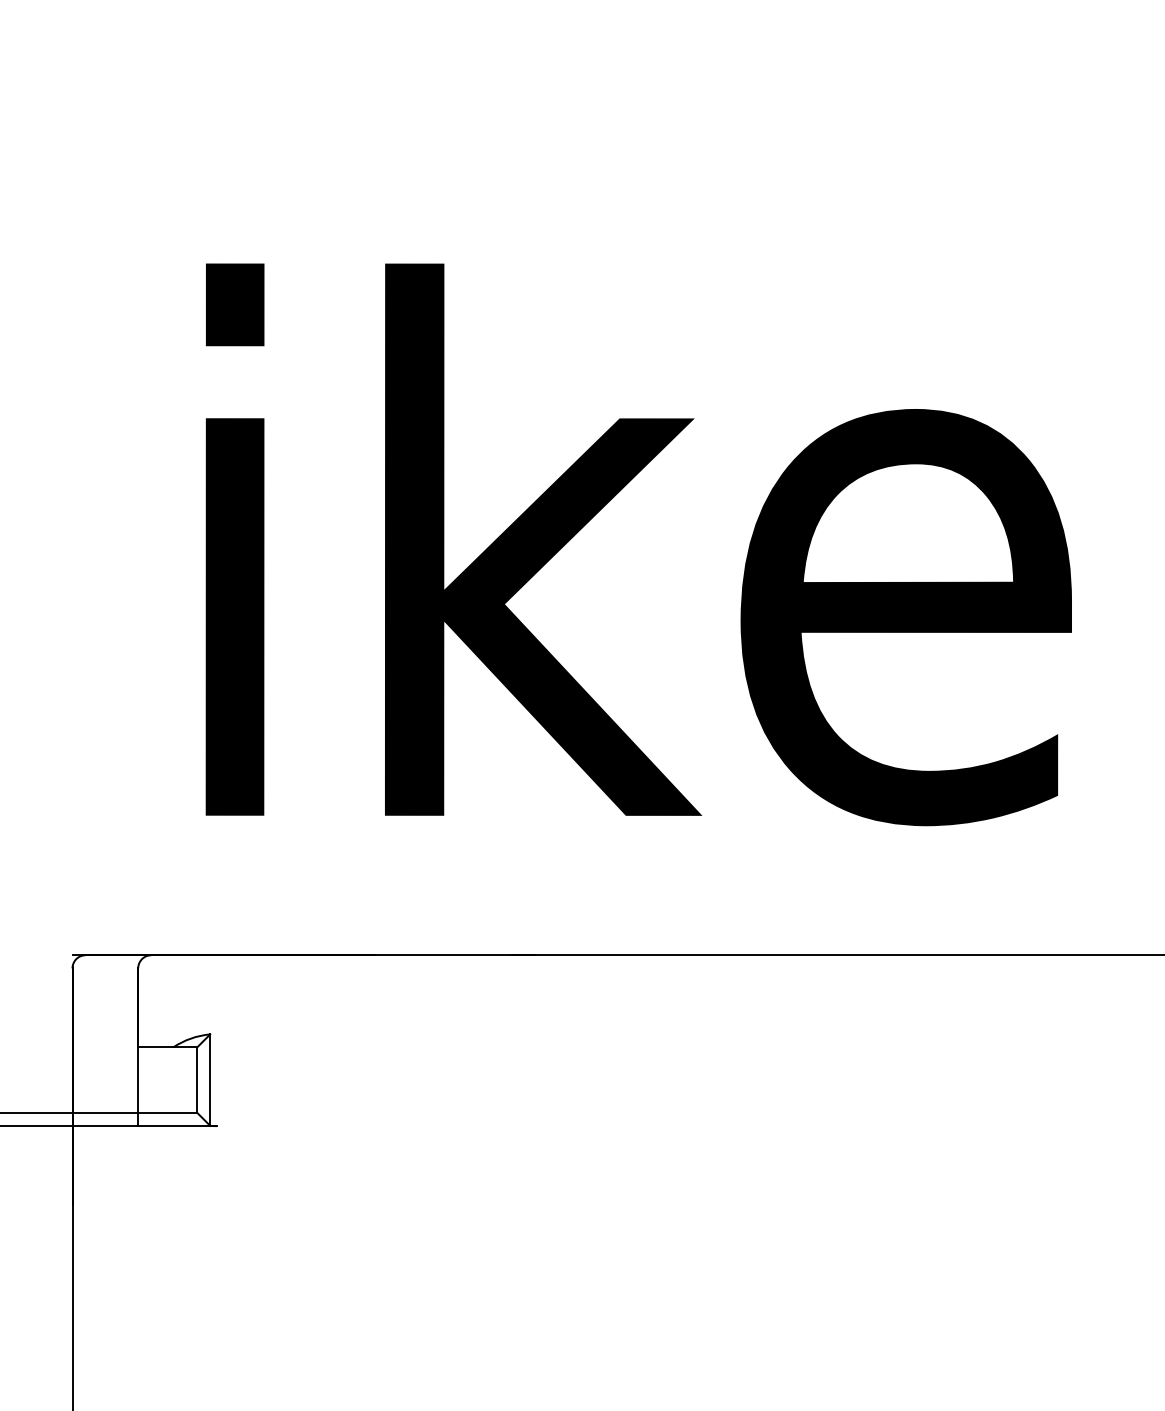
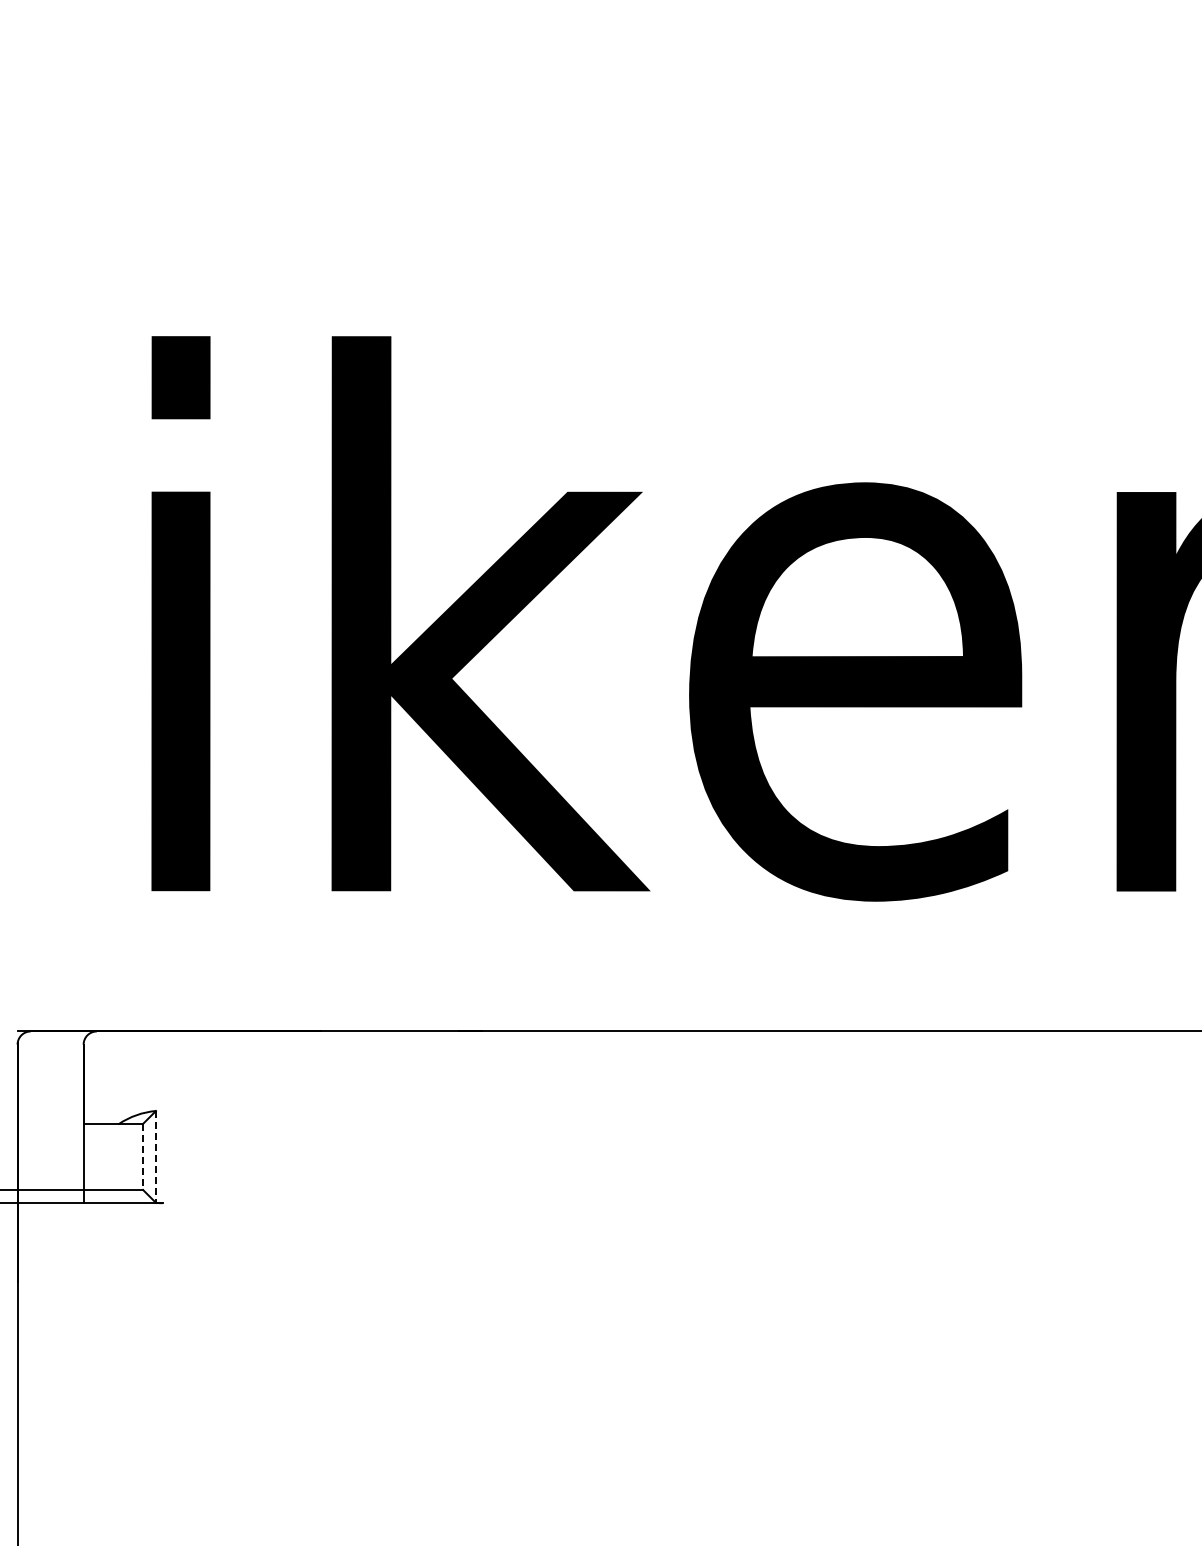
line: (210, 1079) -> (156, 1156), solid -> dashed
line: (197, 1080) -> (143, 1157), solid -> dashed

